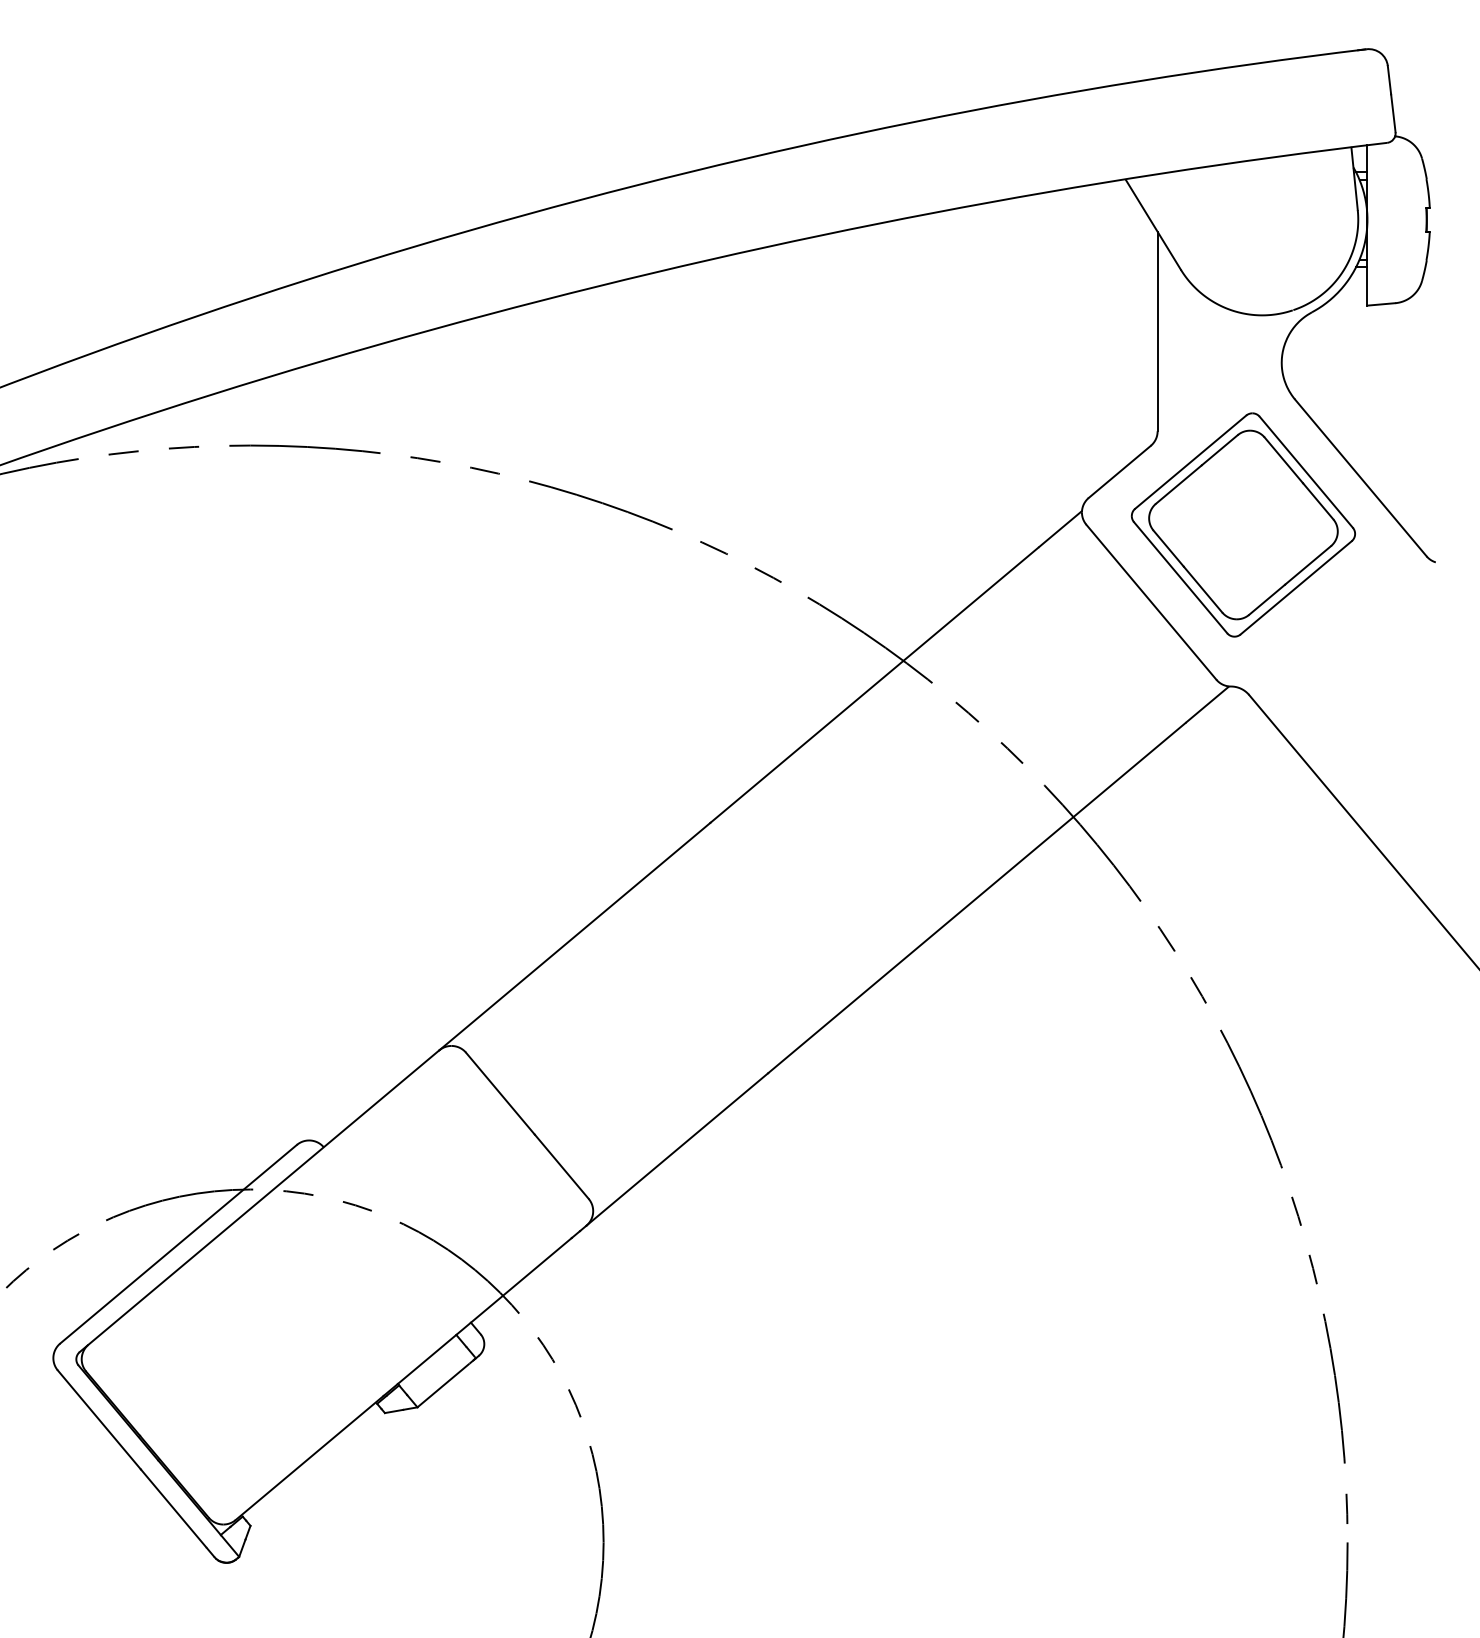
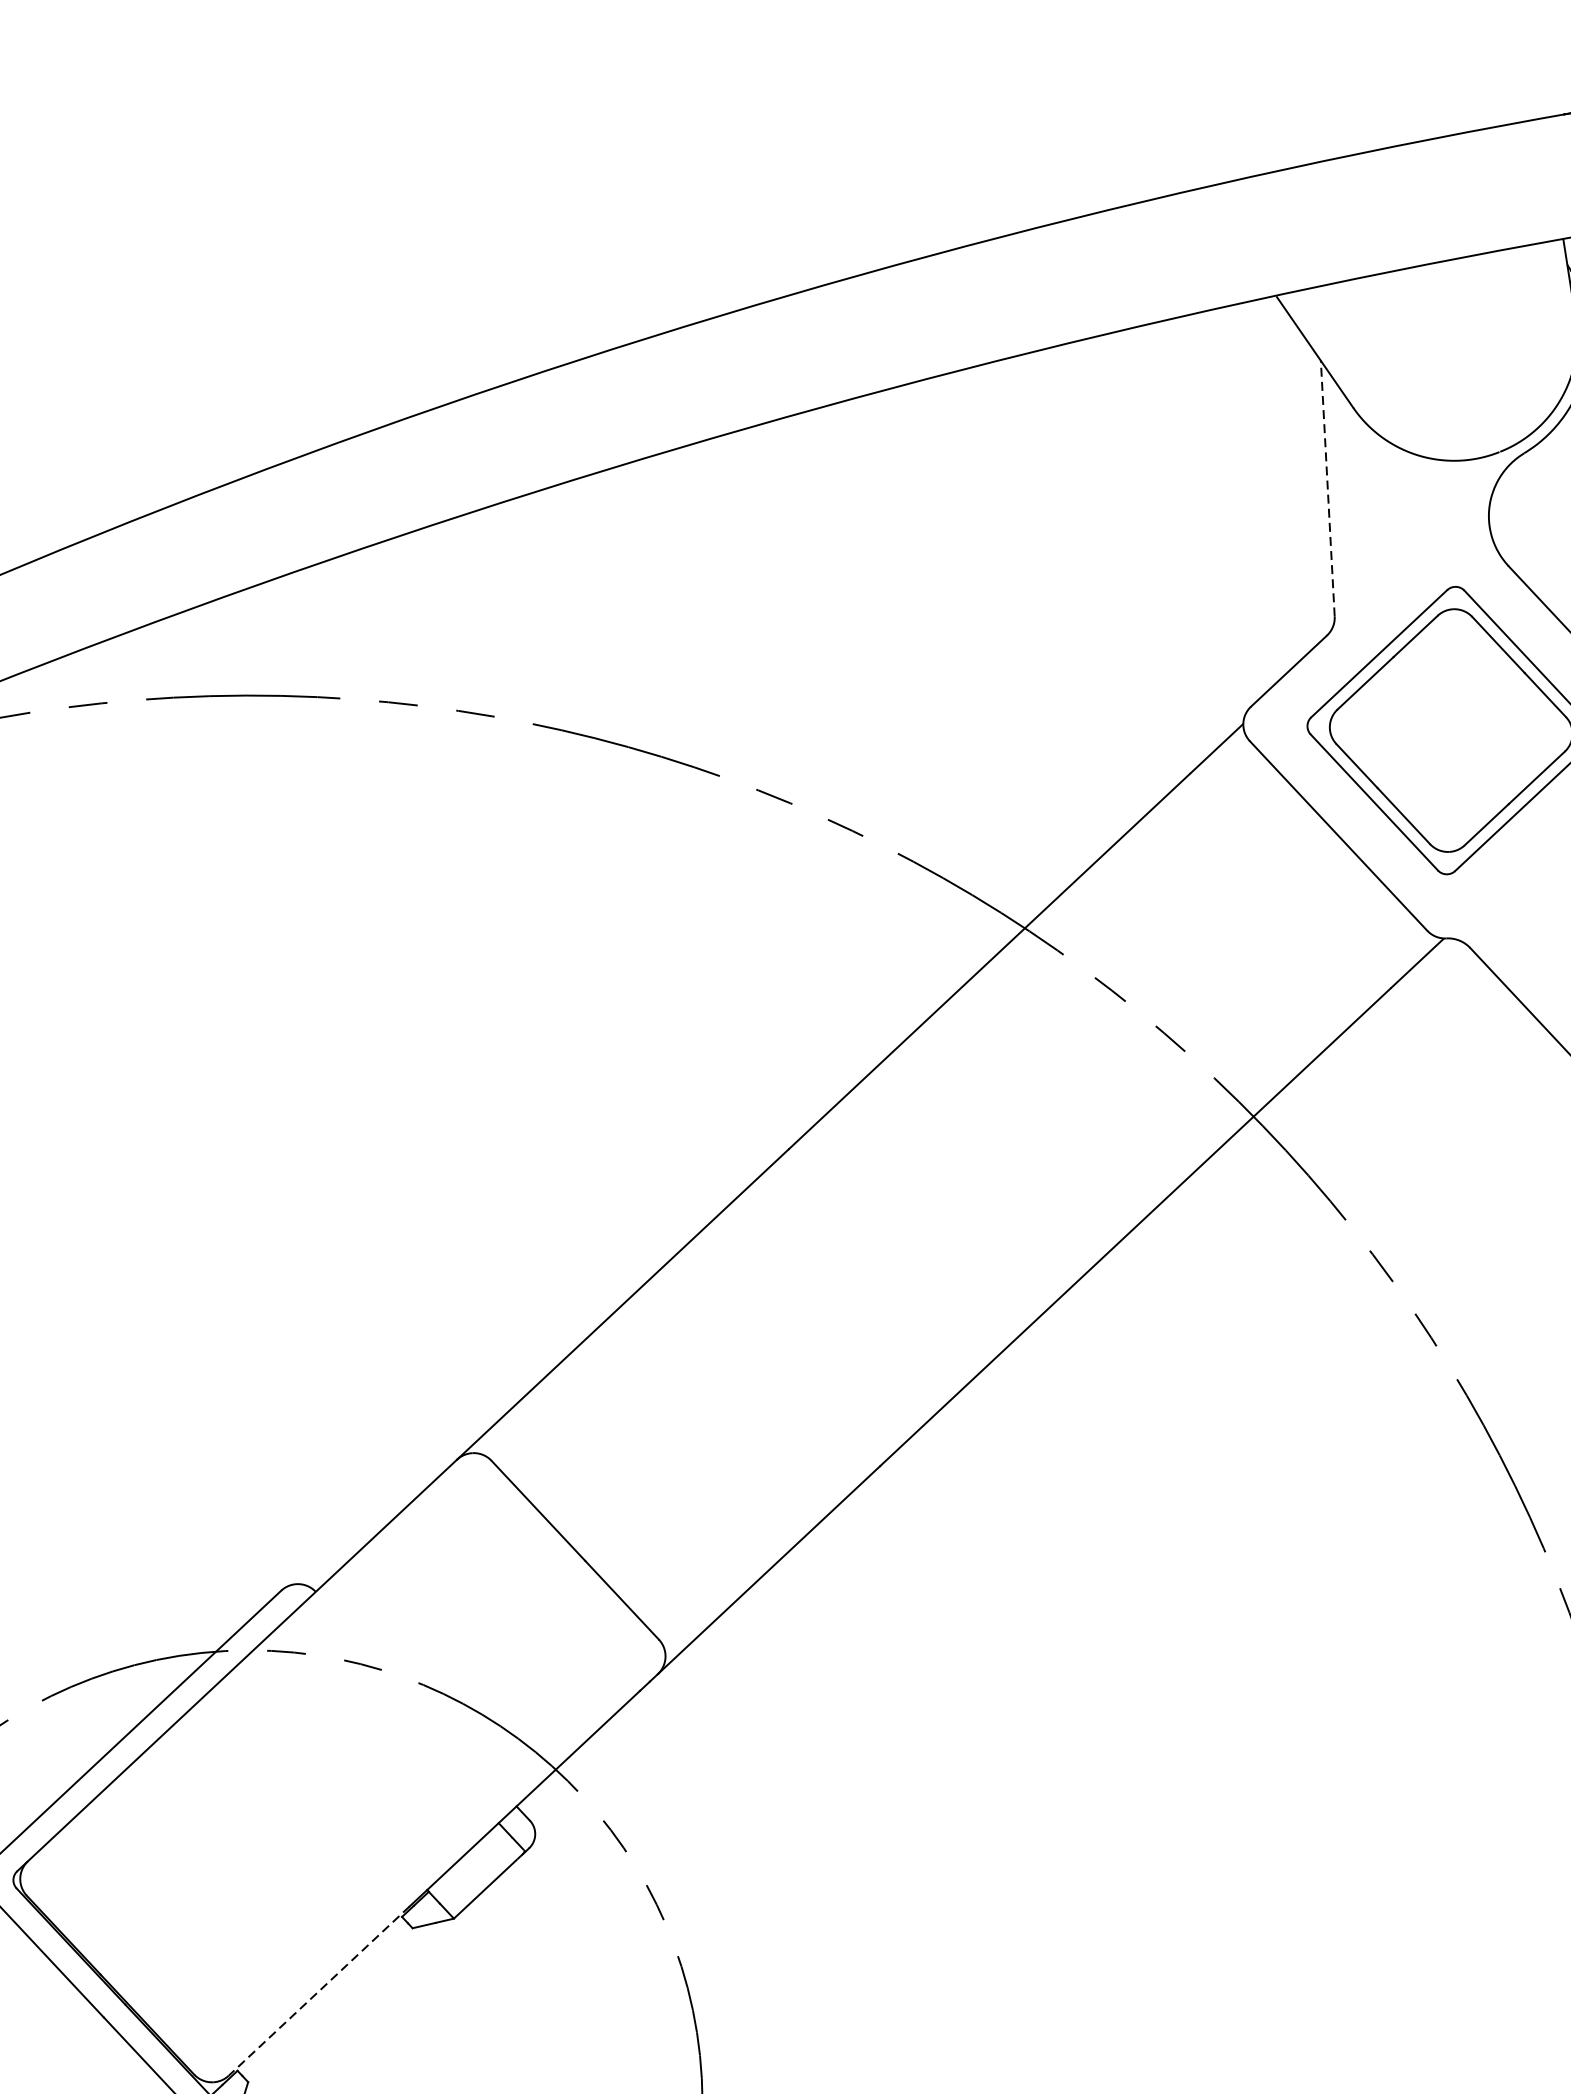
line: (1157, 331) -> (1327, 488), solid -> dashed
line: (309, 1458) -> (319, 1991), solid -> dashed

